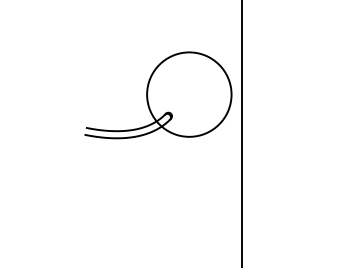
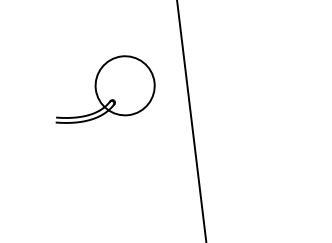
part: (158, 95) -> (103, 89), size x0.7

